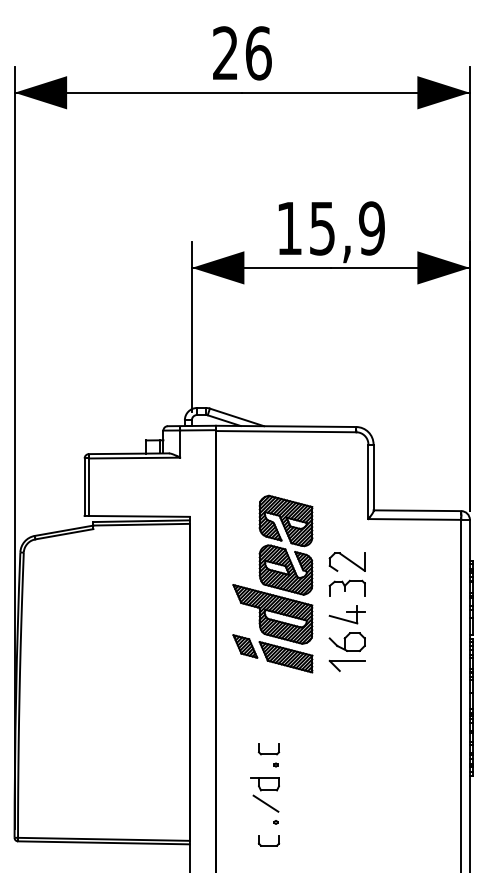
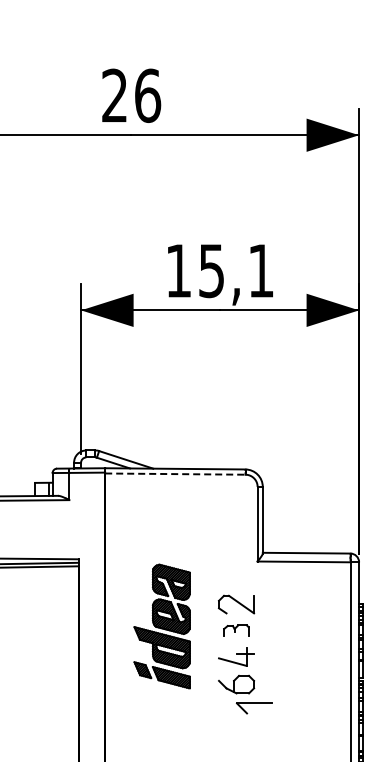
text: (371, 228) -> (260, 270), 15,9 -> 15,1
line: (286, 431) -> (175, 473), solid -> dashed
part: (272, 583) -> (161, 625), size x0.7
part: (346, 587) -> (235, 629), size x0.7
part: (346, 665) -> (253, 707), moved

